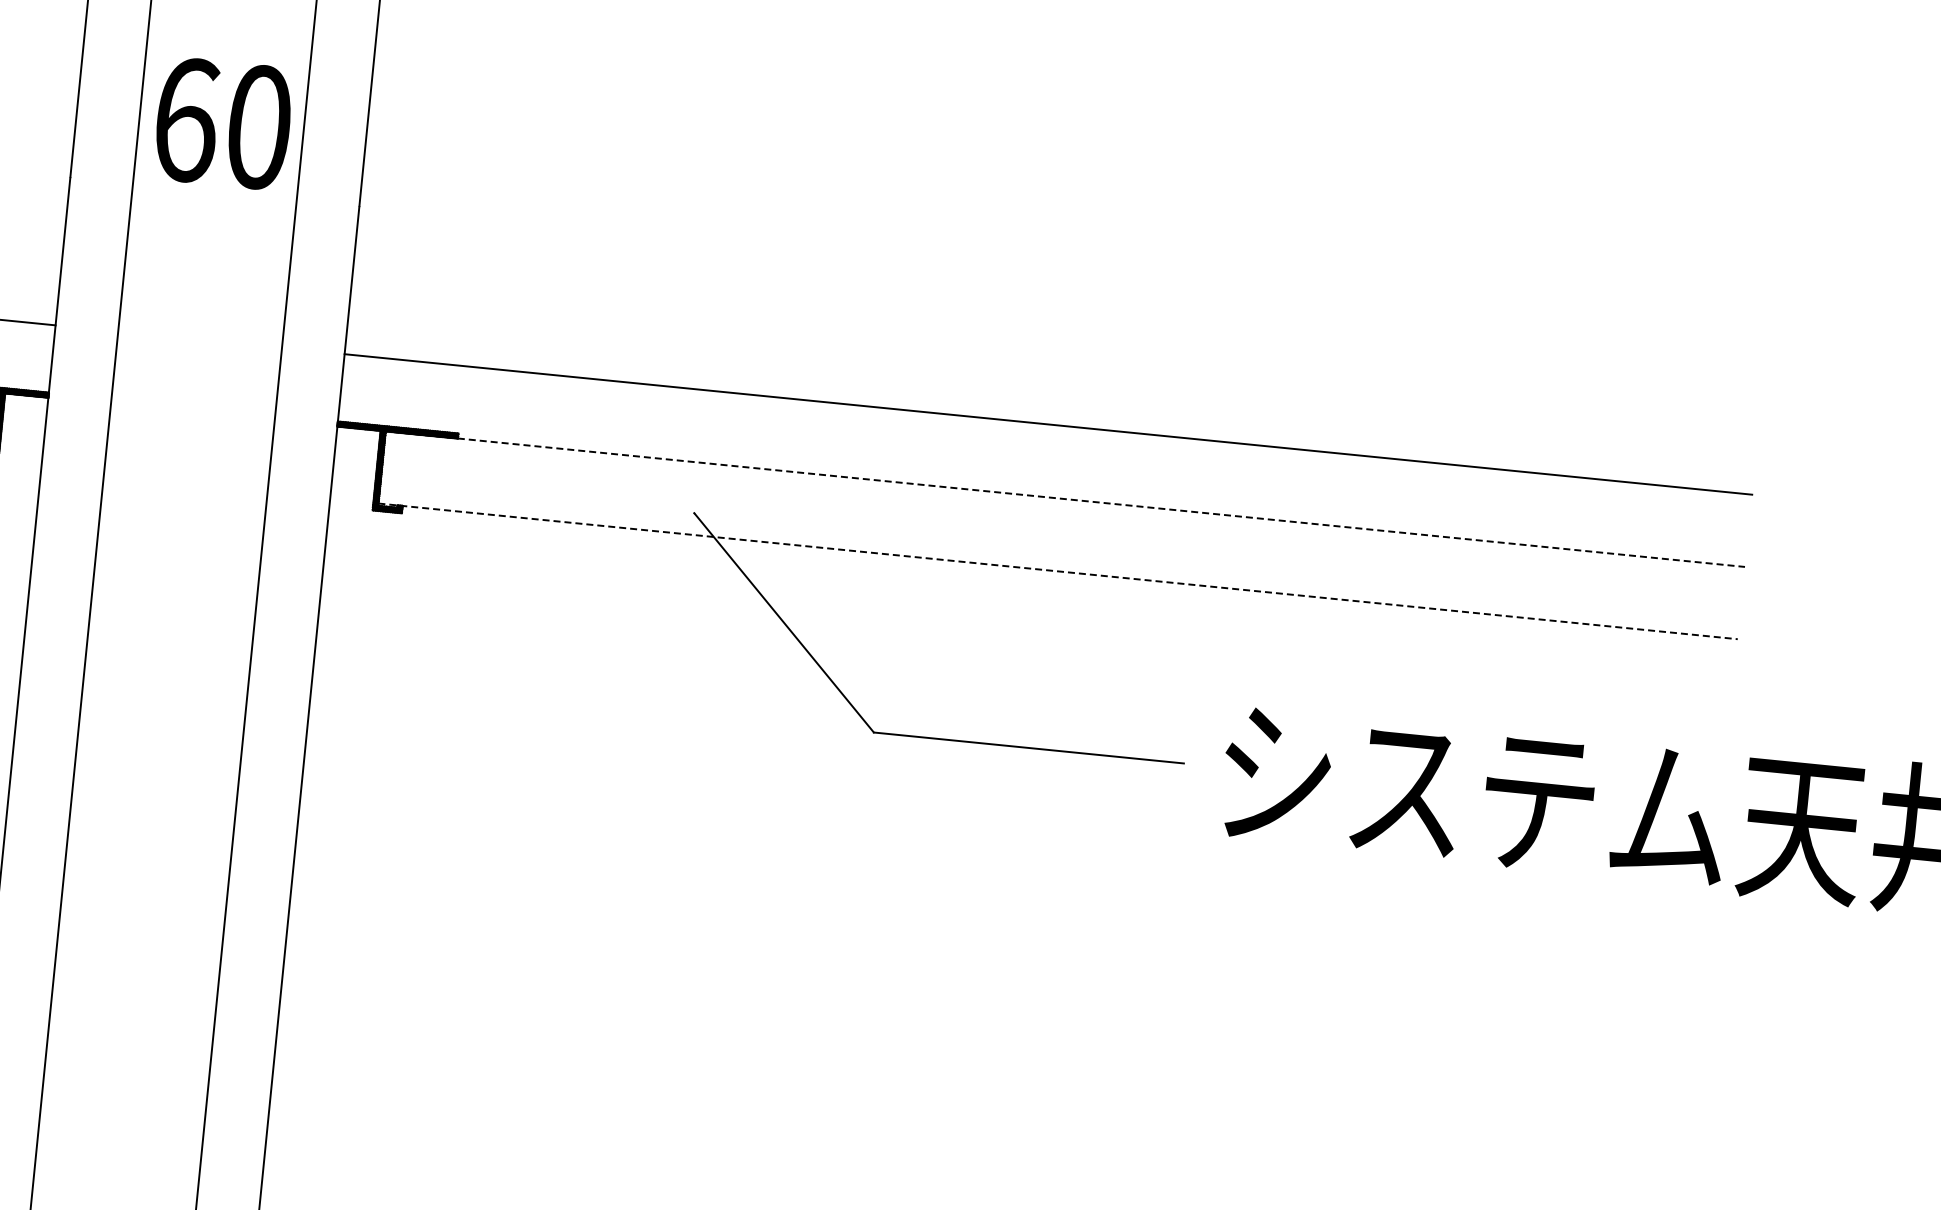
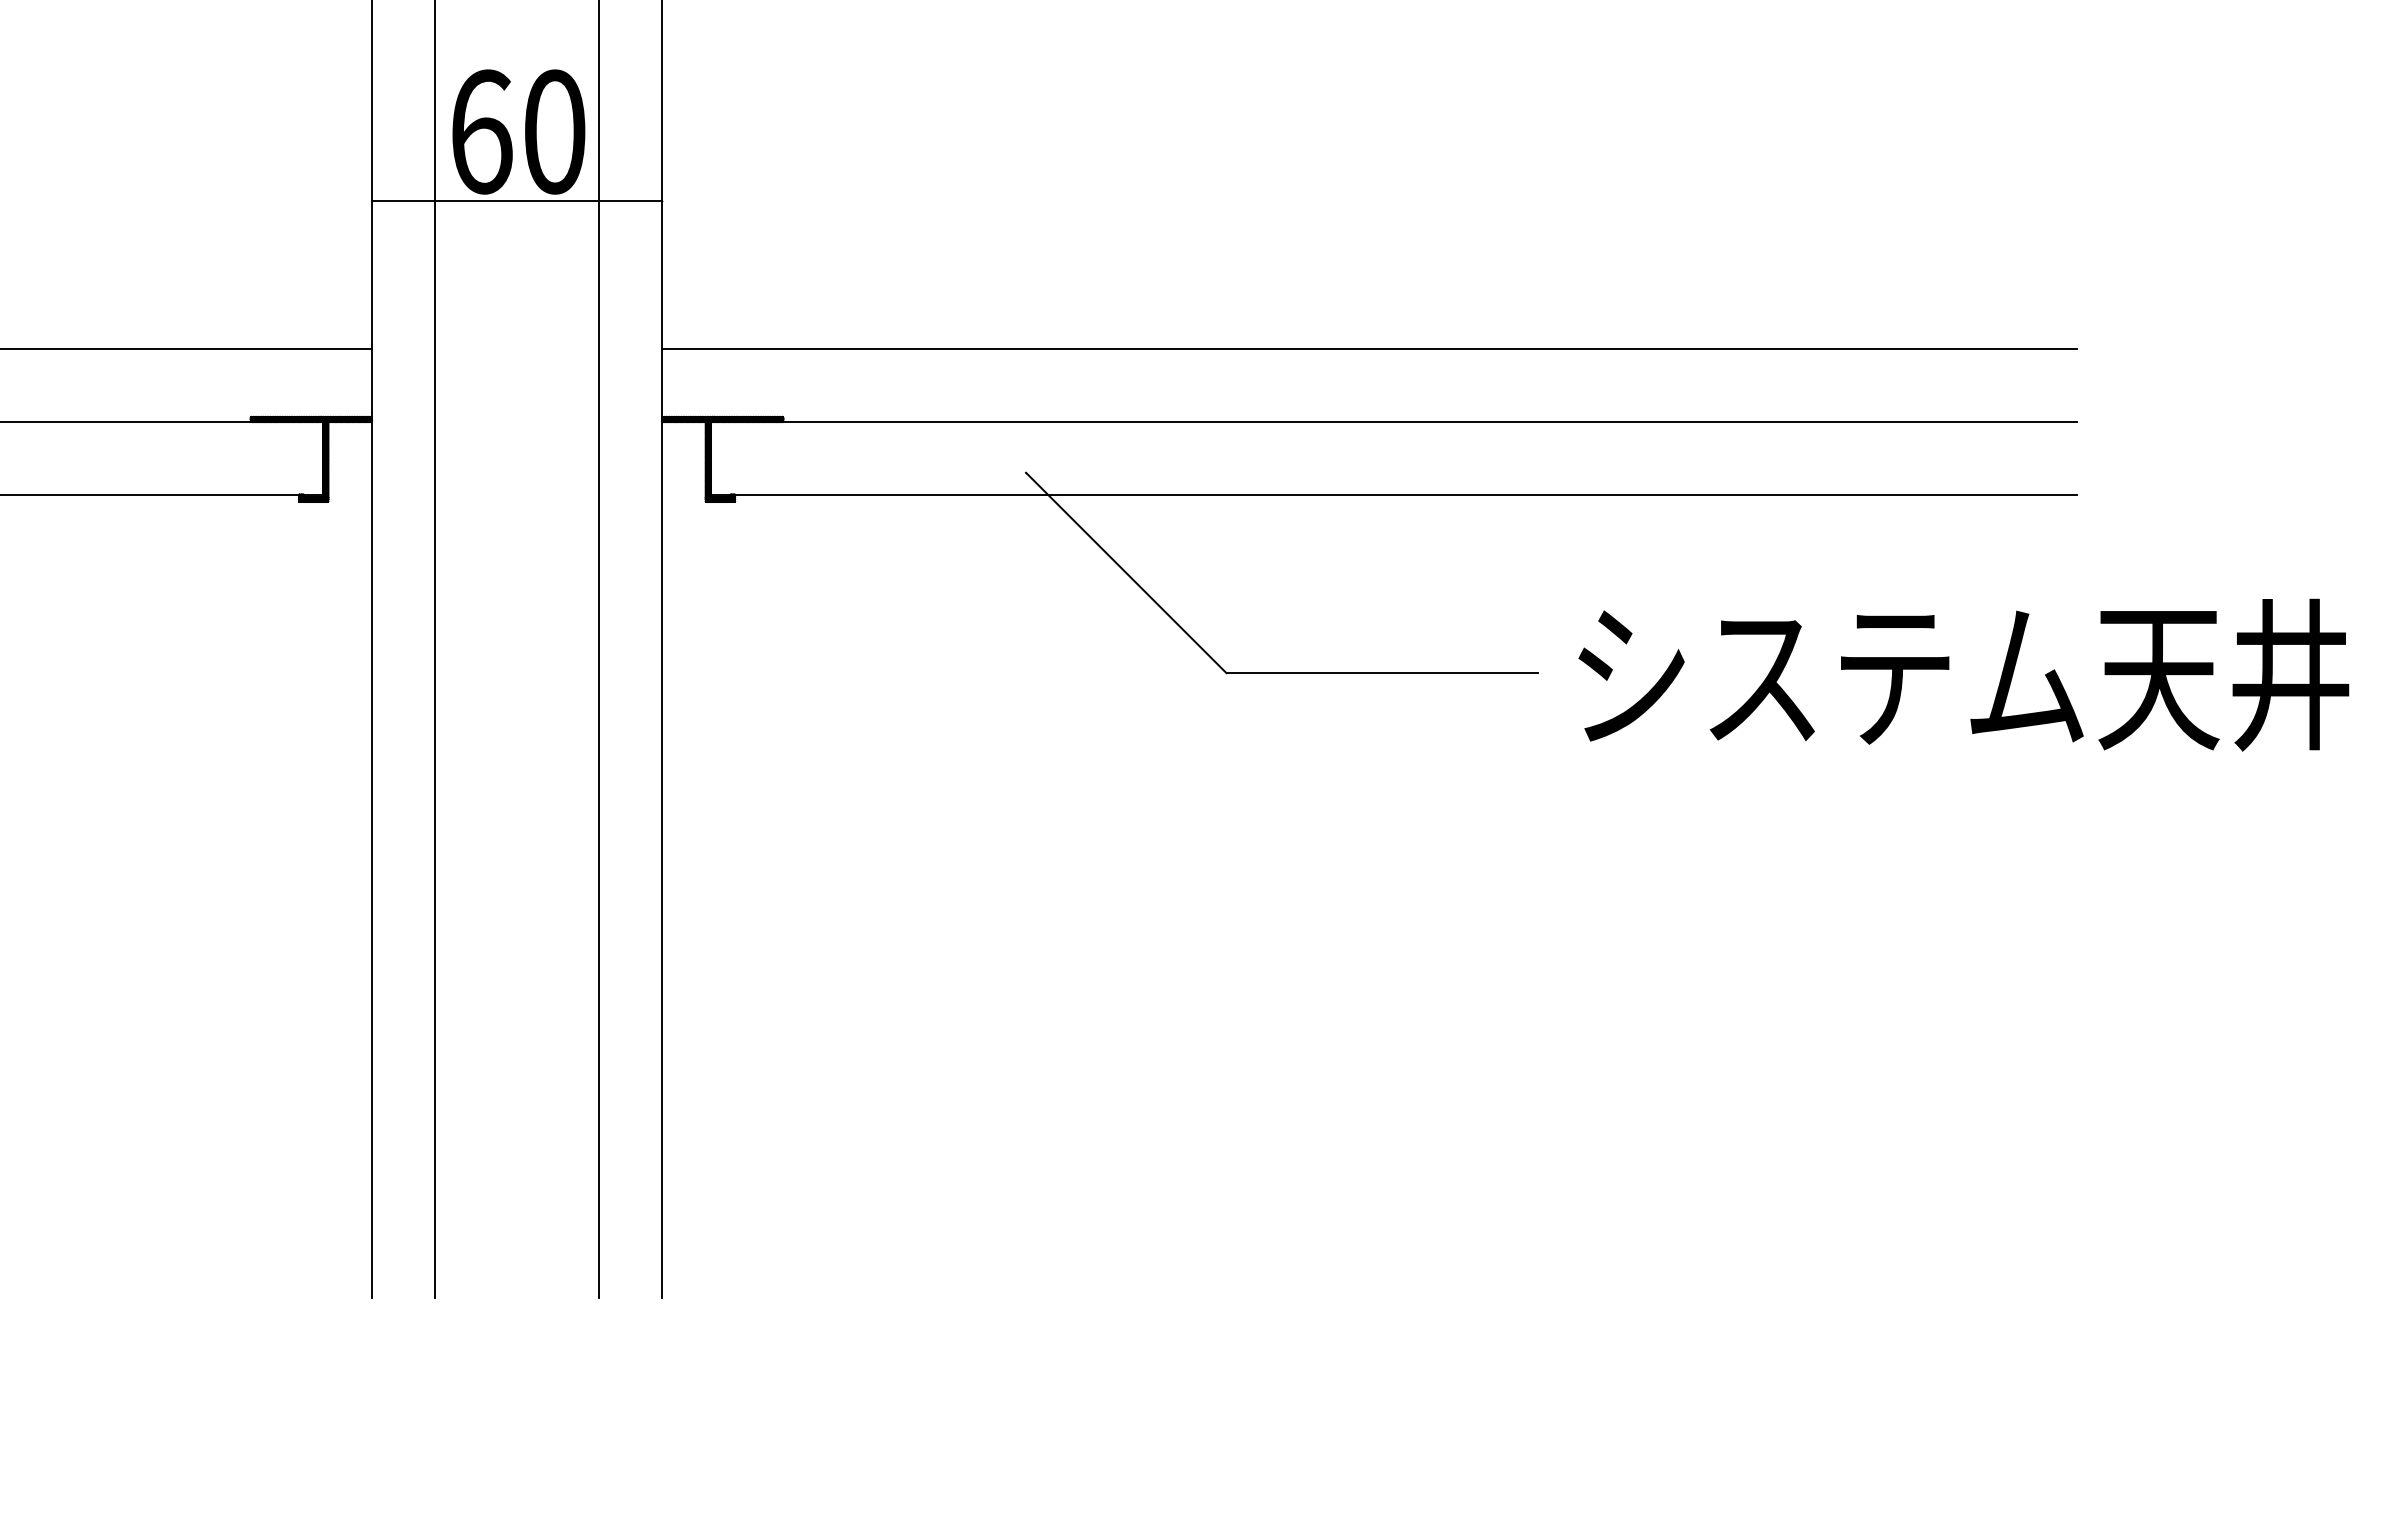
line: (214, 191) -> (516, 200), added
line: (1042, 496) -> (1370, 421), dashed -> solid
line: (1058, 571) -> (1394, 494), dashed -> solid

